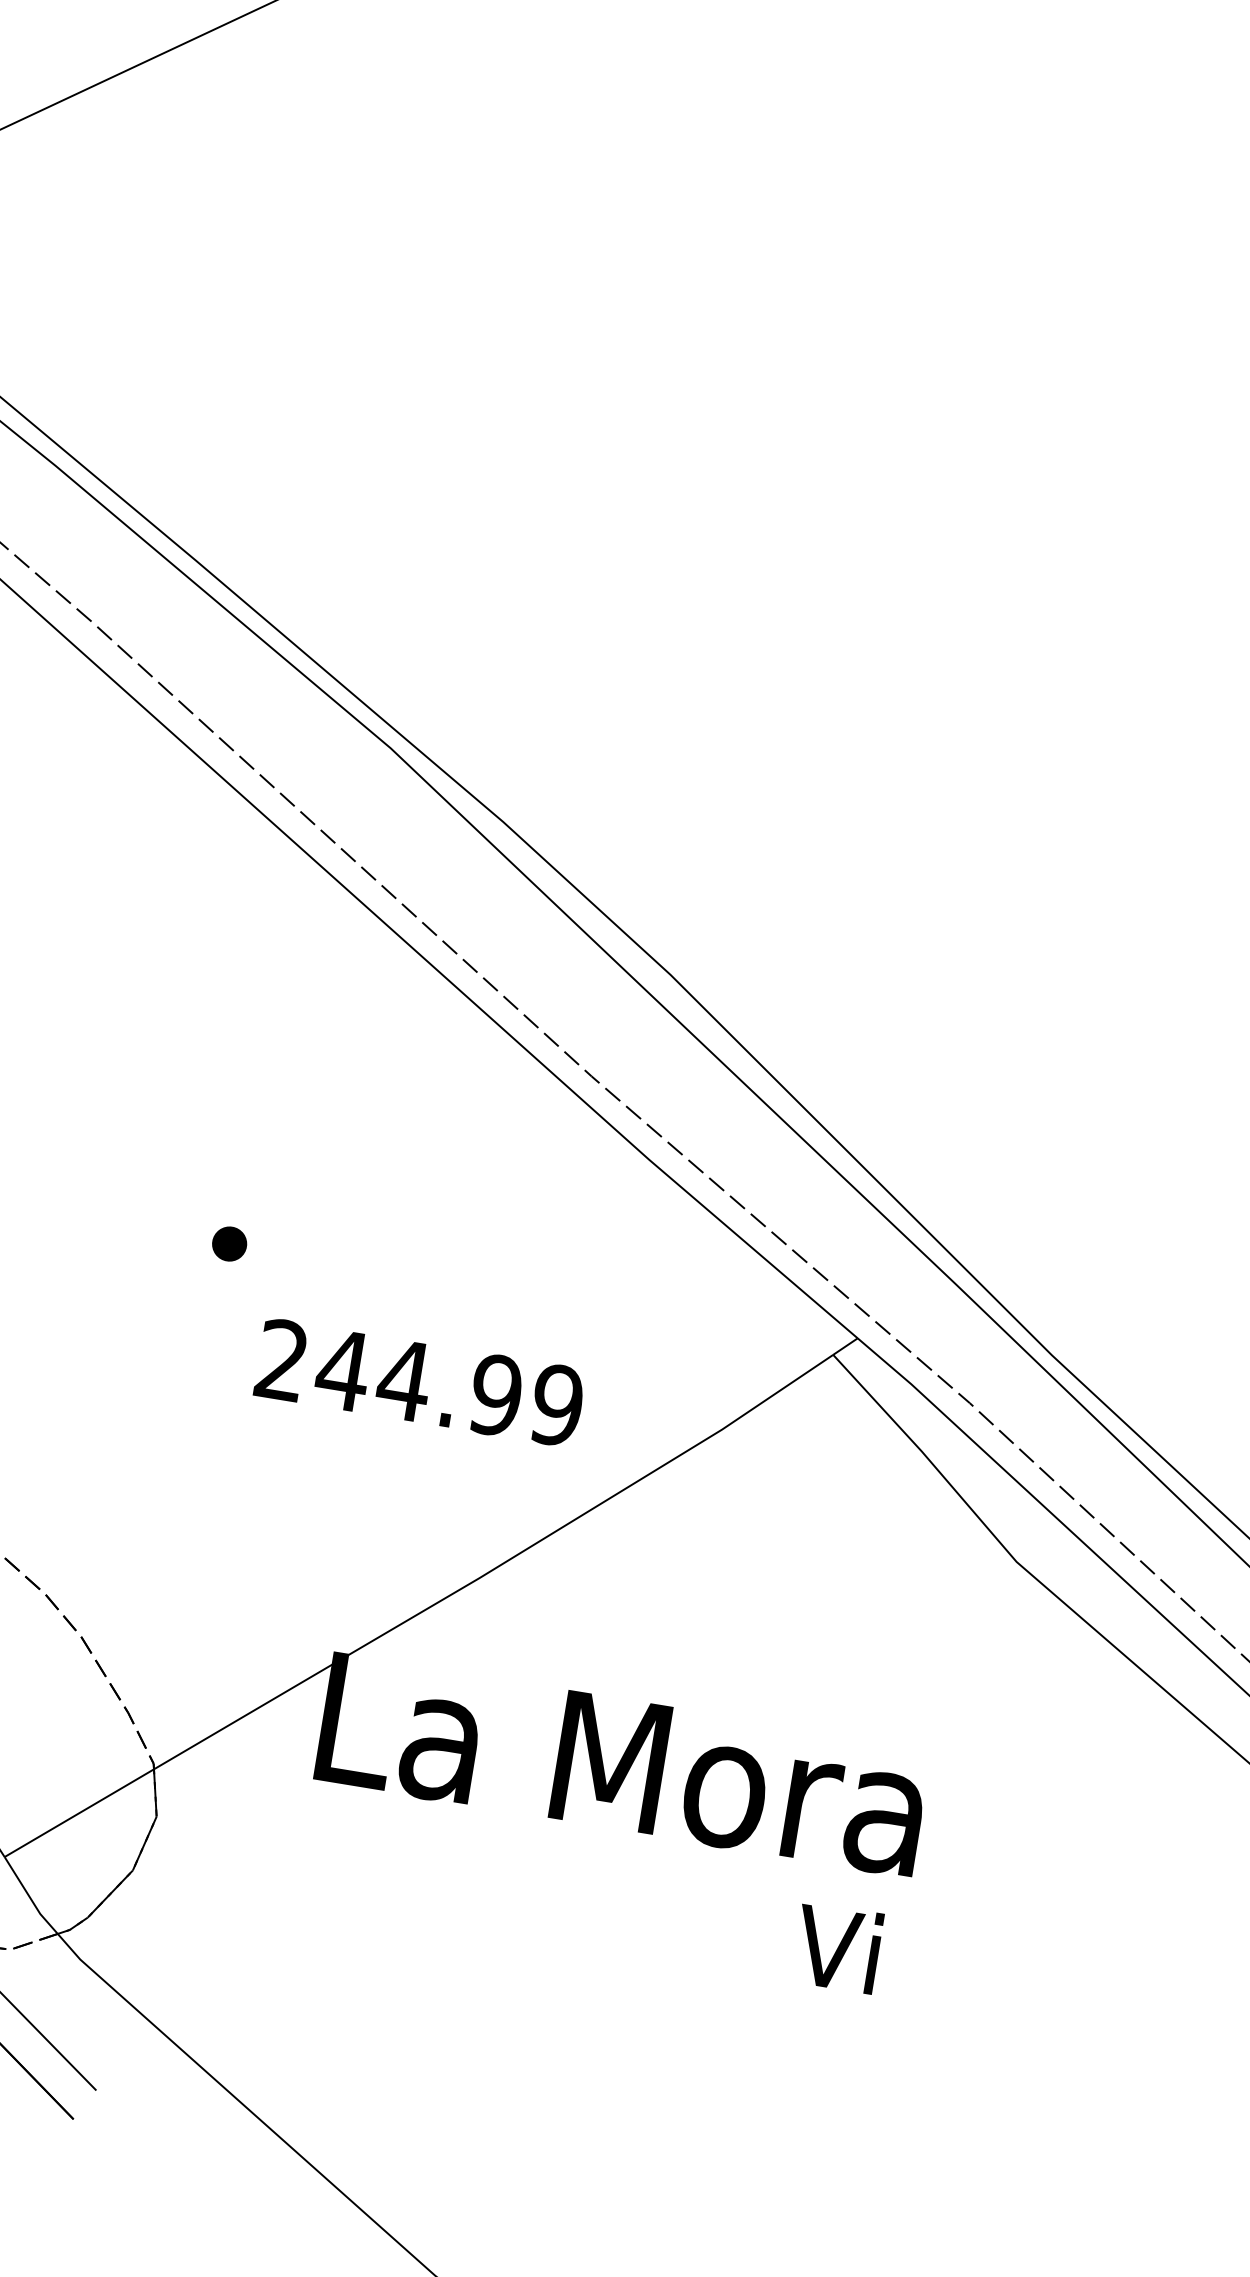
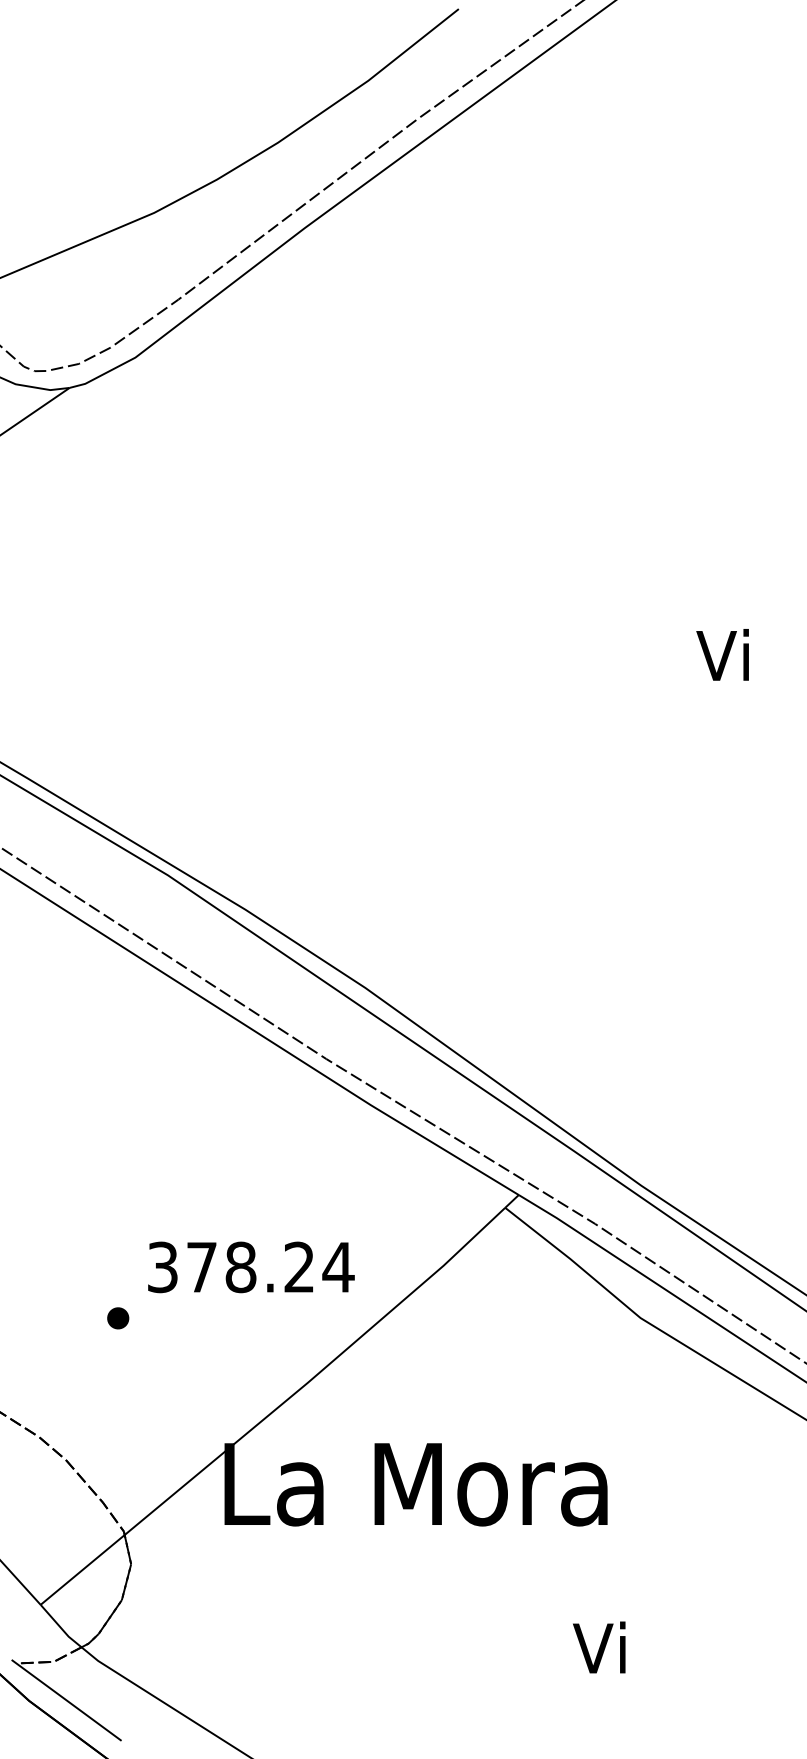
part: (230, 1244) -> (118, 1318), moved
text: (420, 1383) -> (251, 1267), 244.99 -> 378.24
text: (837, 1947) -> (599, 1647), moved

